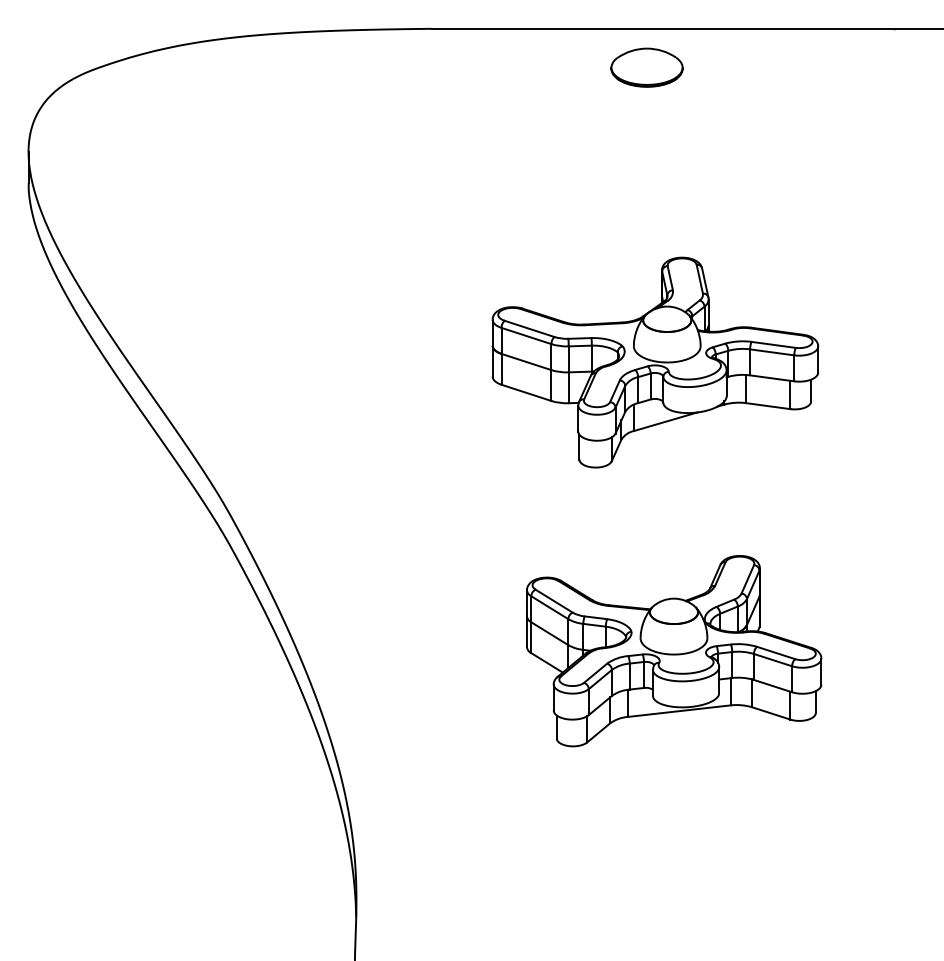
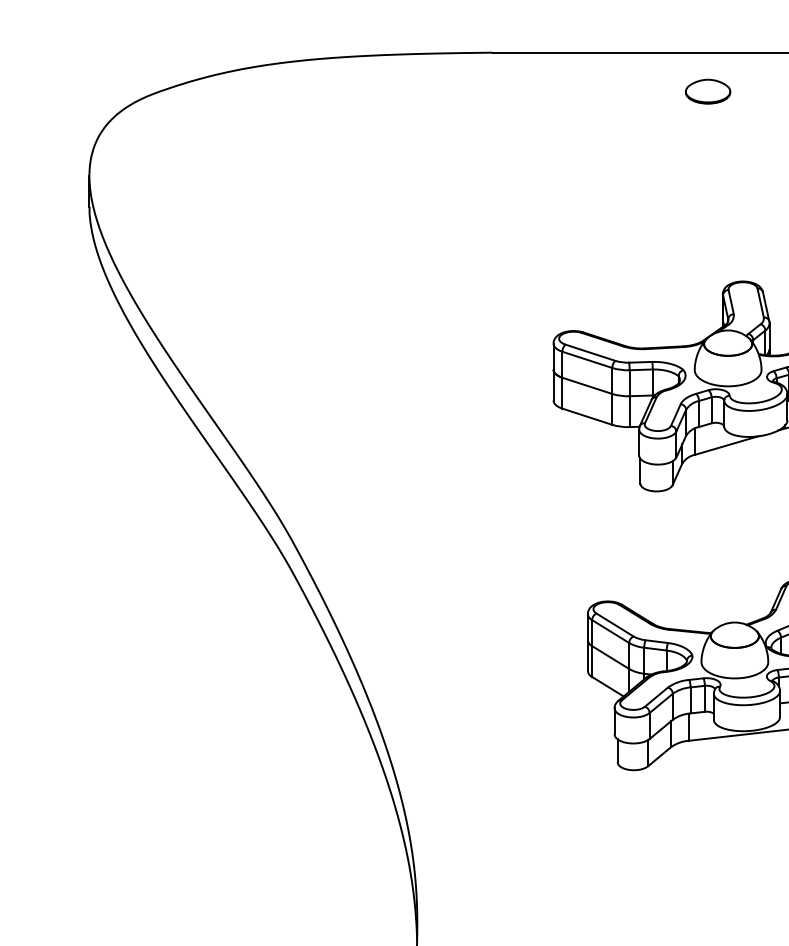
part: (647, 67) -> (708, 91), size x0.62

